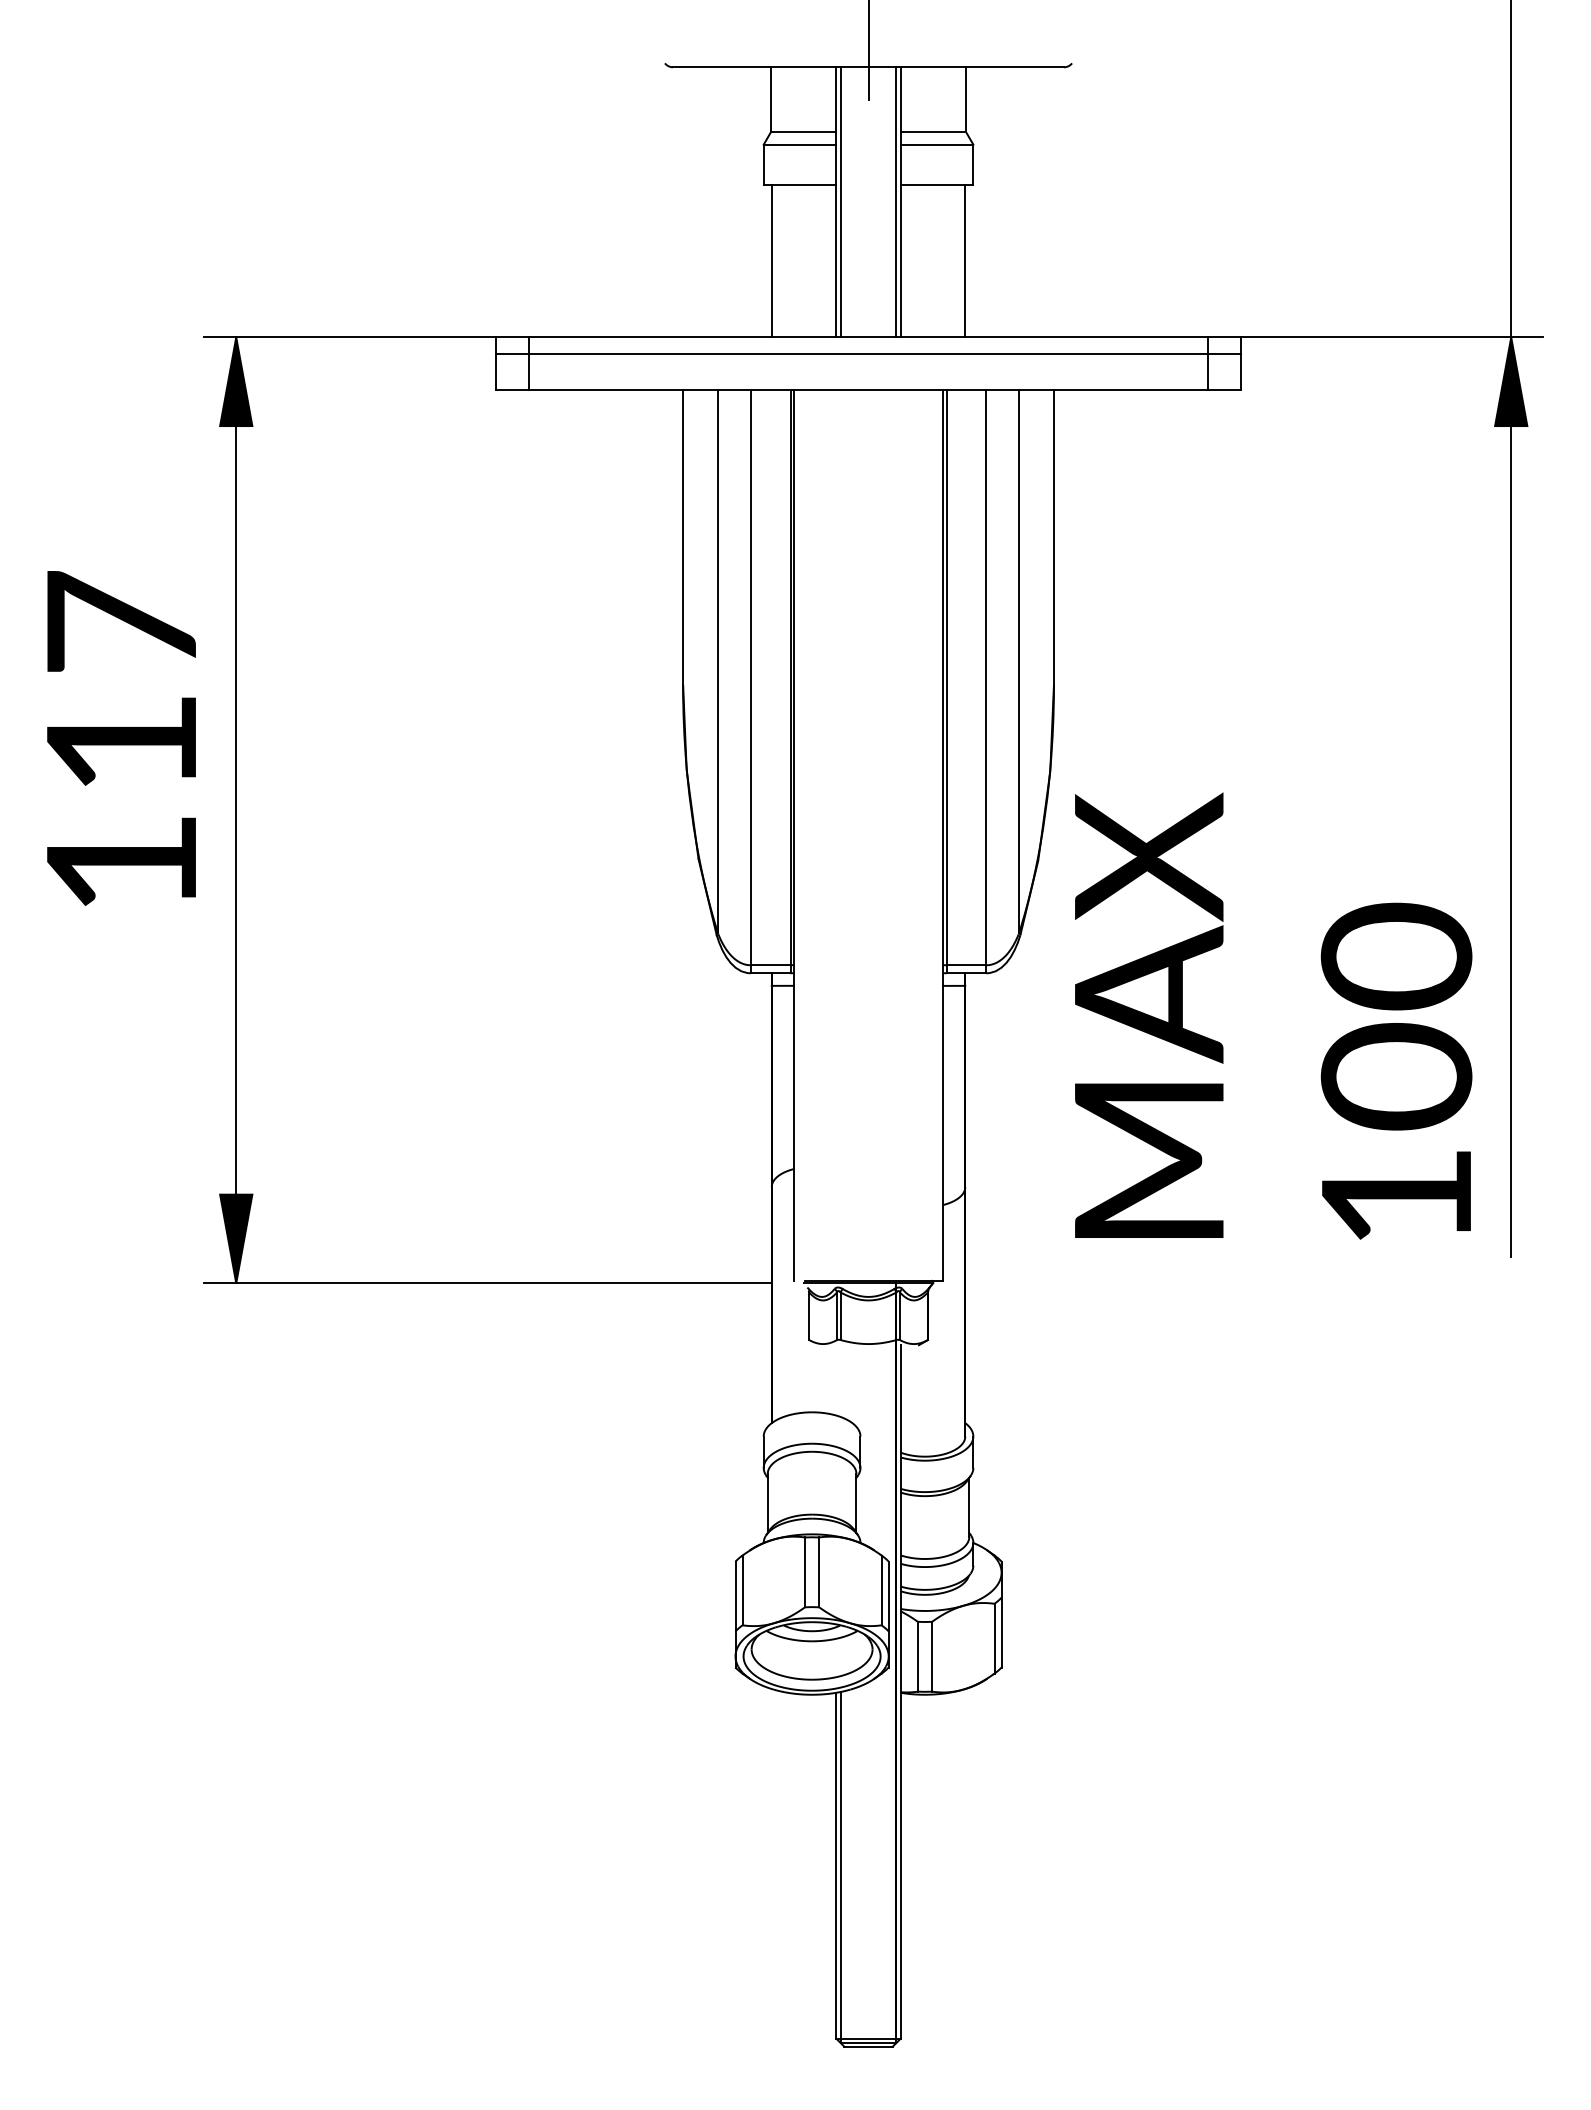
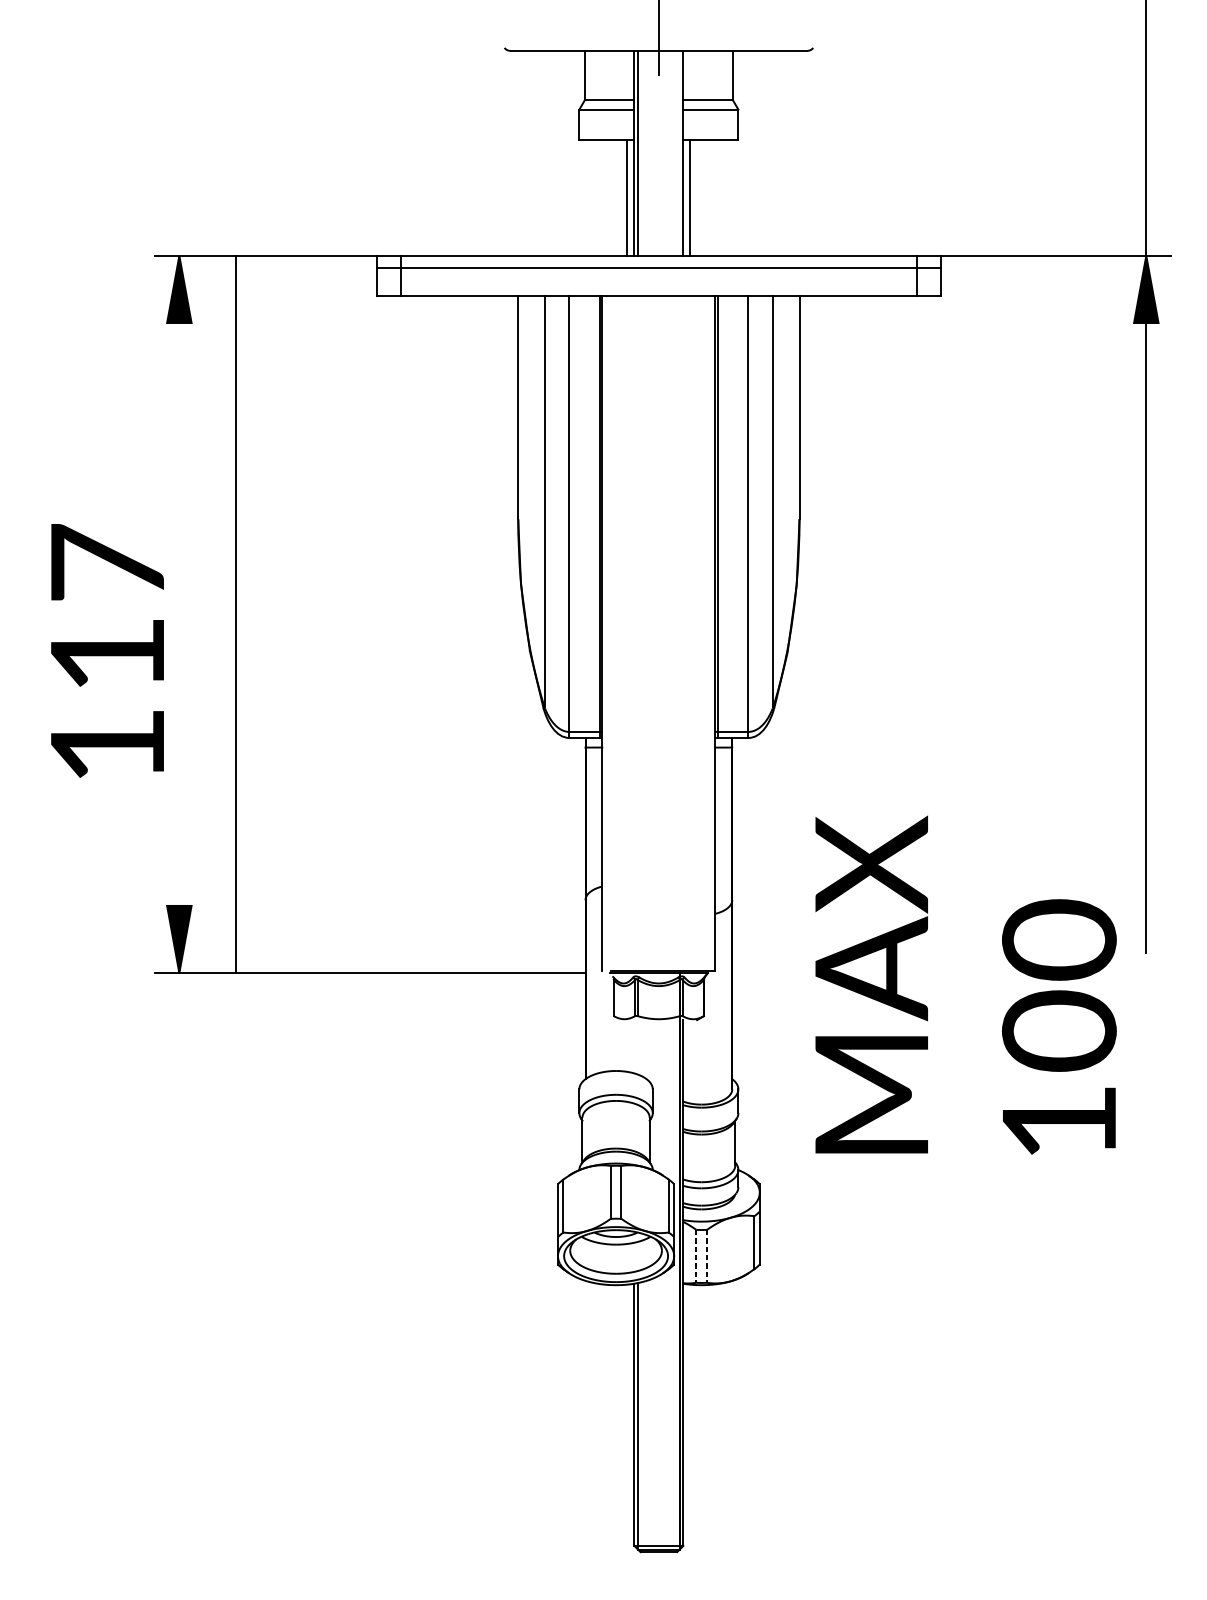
line: (895, 202) -> (679, 153), removed
line: (771, 261) -> (627, 198), moved
line: (965, 261) -> (689, 198), moved
text: (121, 738) -> (107, 650), moved
line: (236, 810) -> (236, 614), moved
text: (1273, 1015) -> (966, 984), moved
line: (917, 1656) -> (696, 1256), solid -> dashed
line: (932, 1656) -> (707, 1256), solid -> dashed

